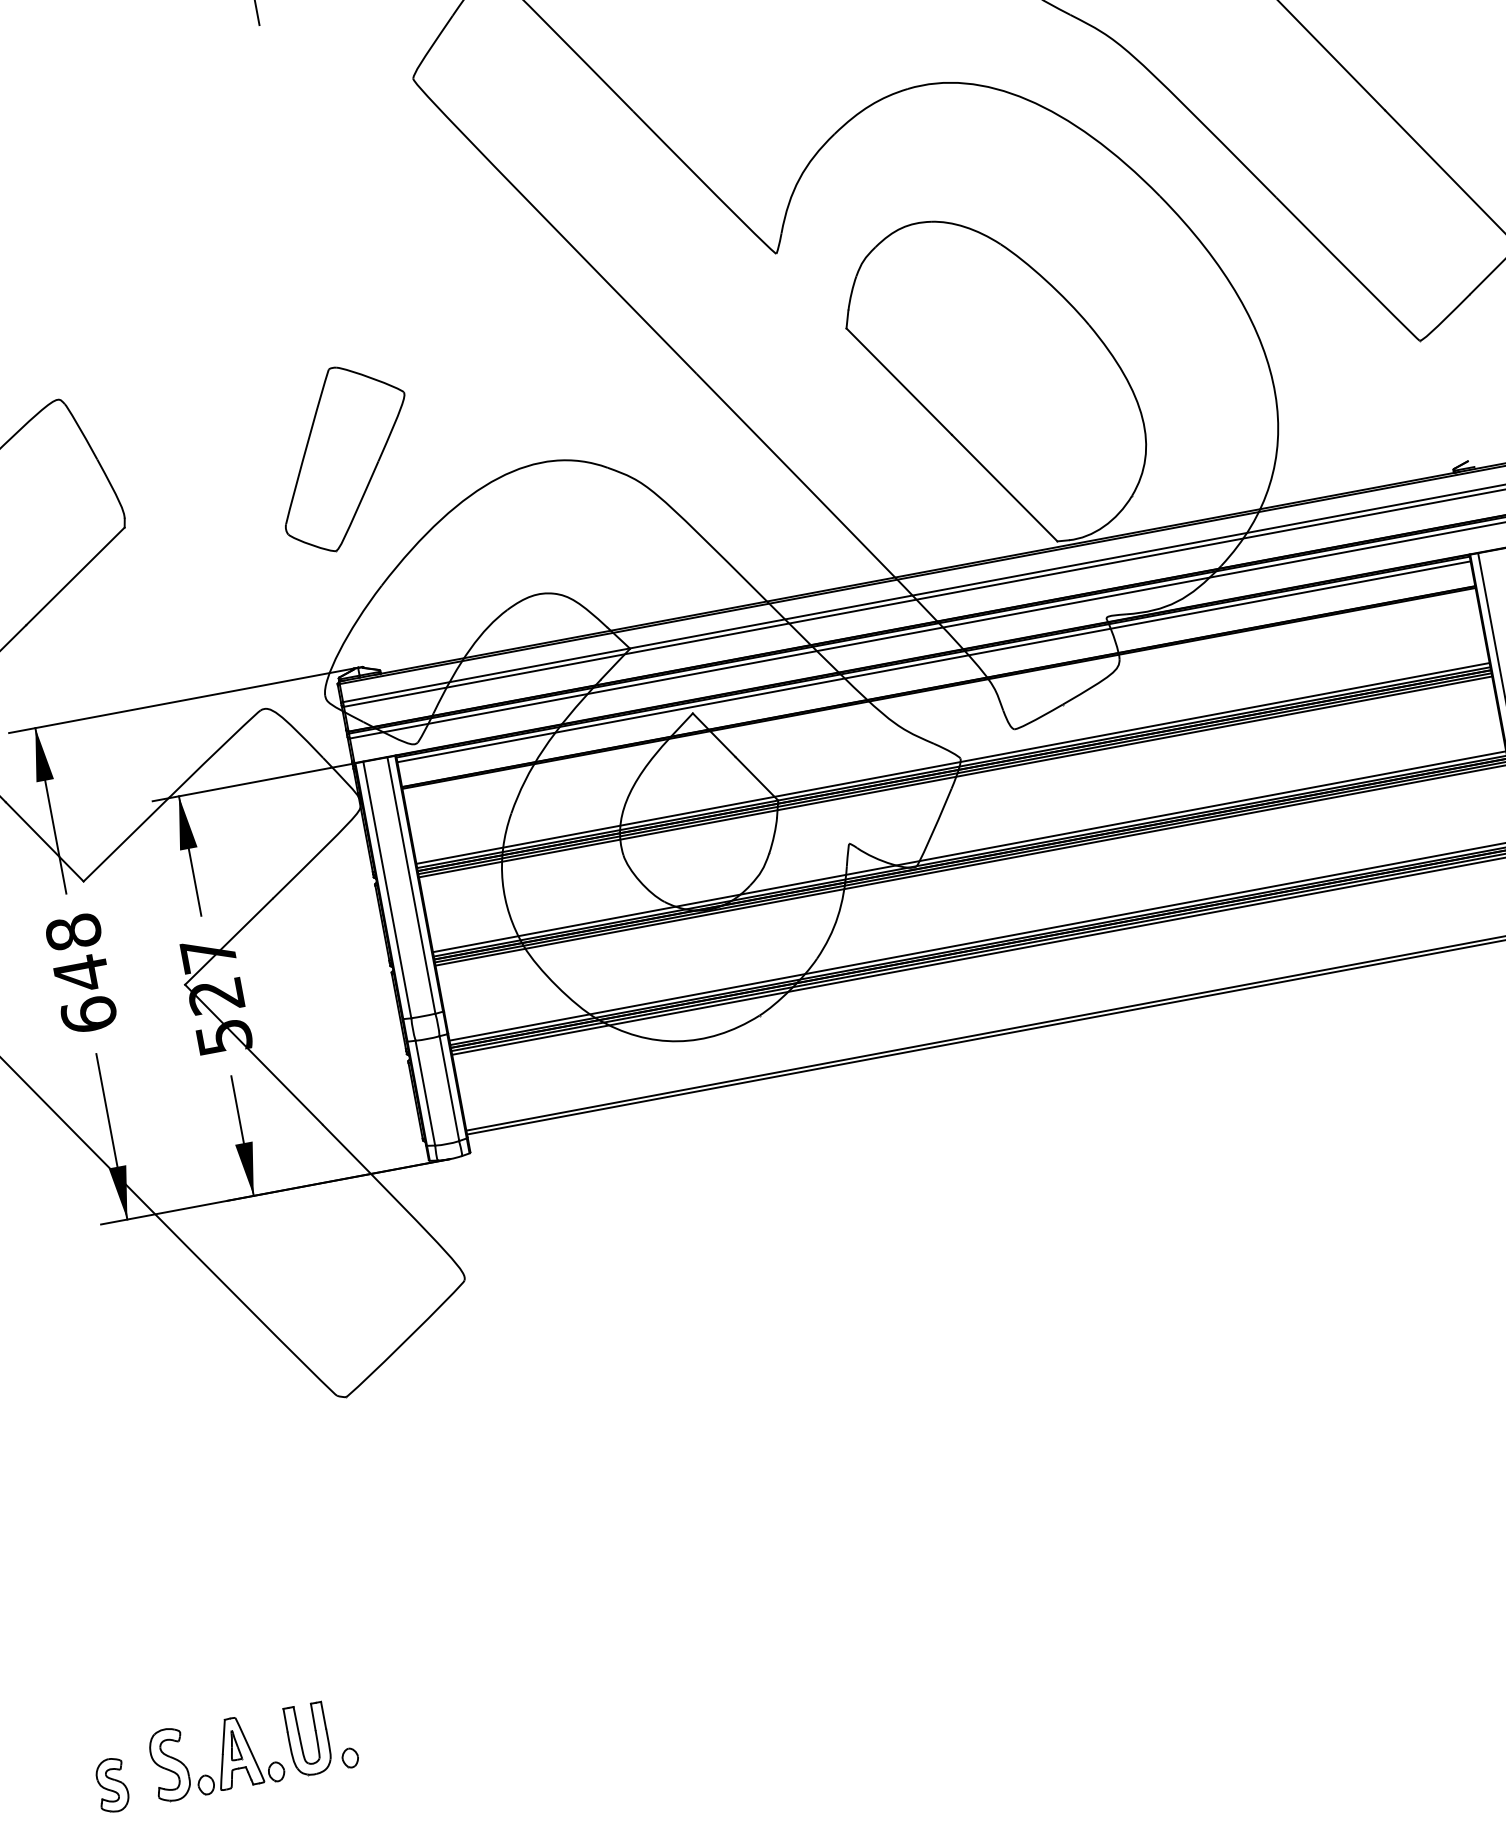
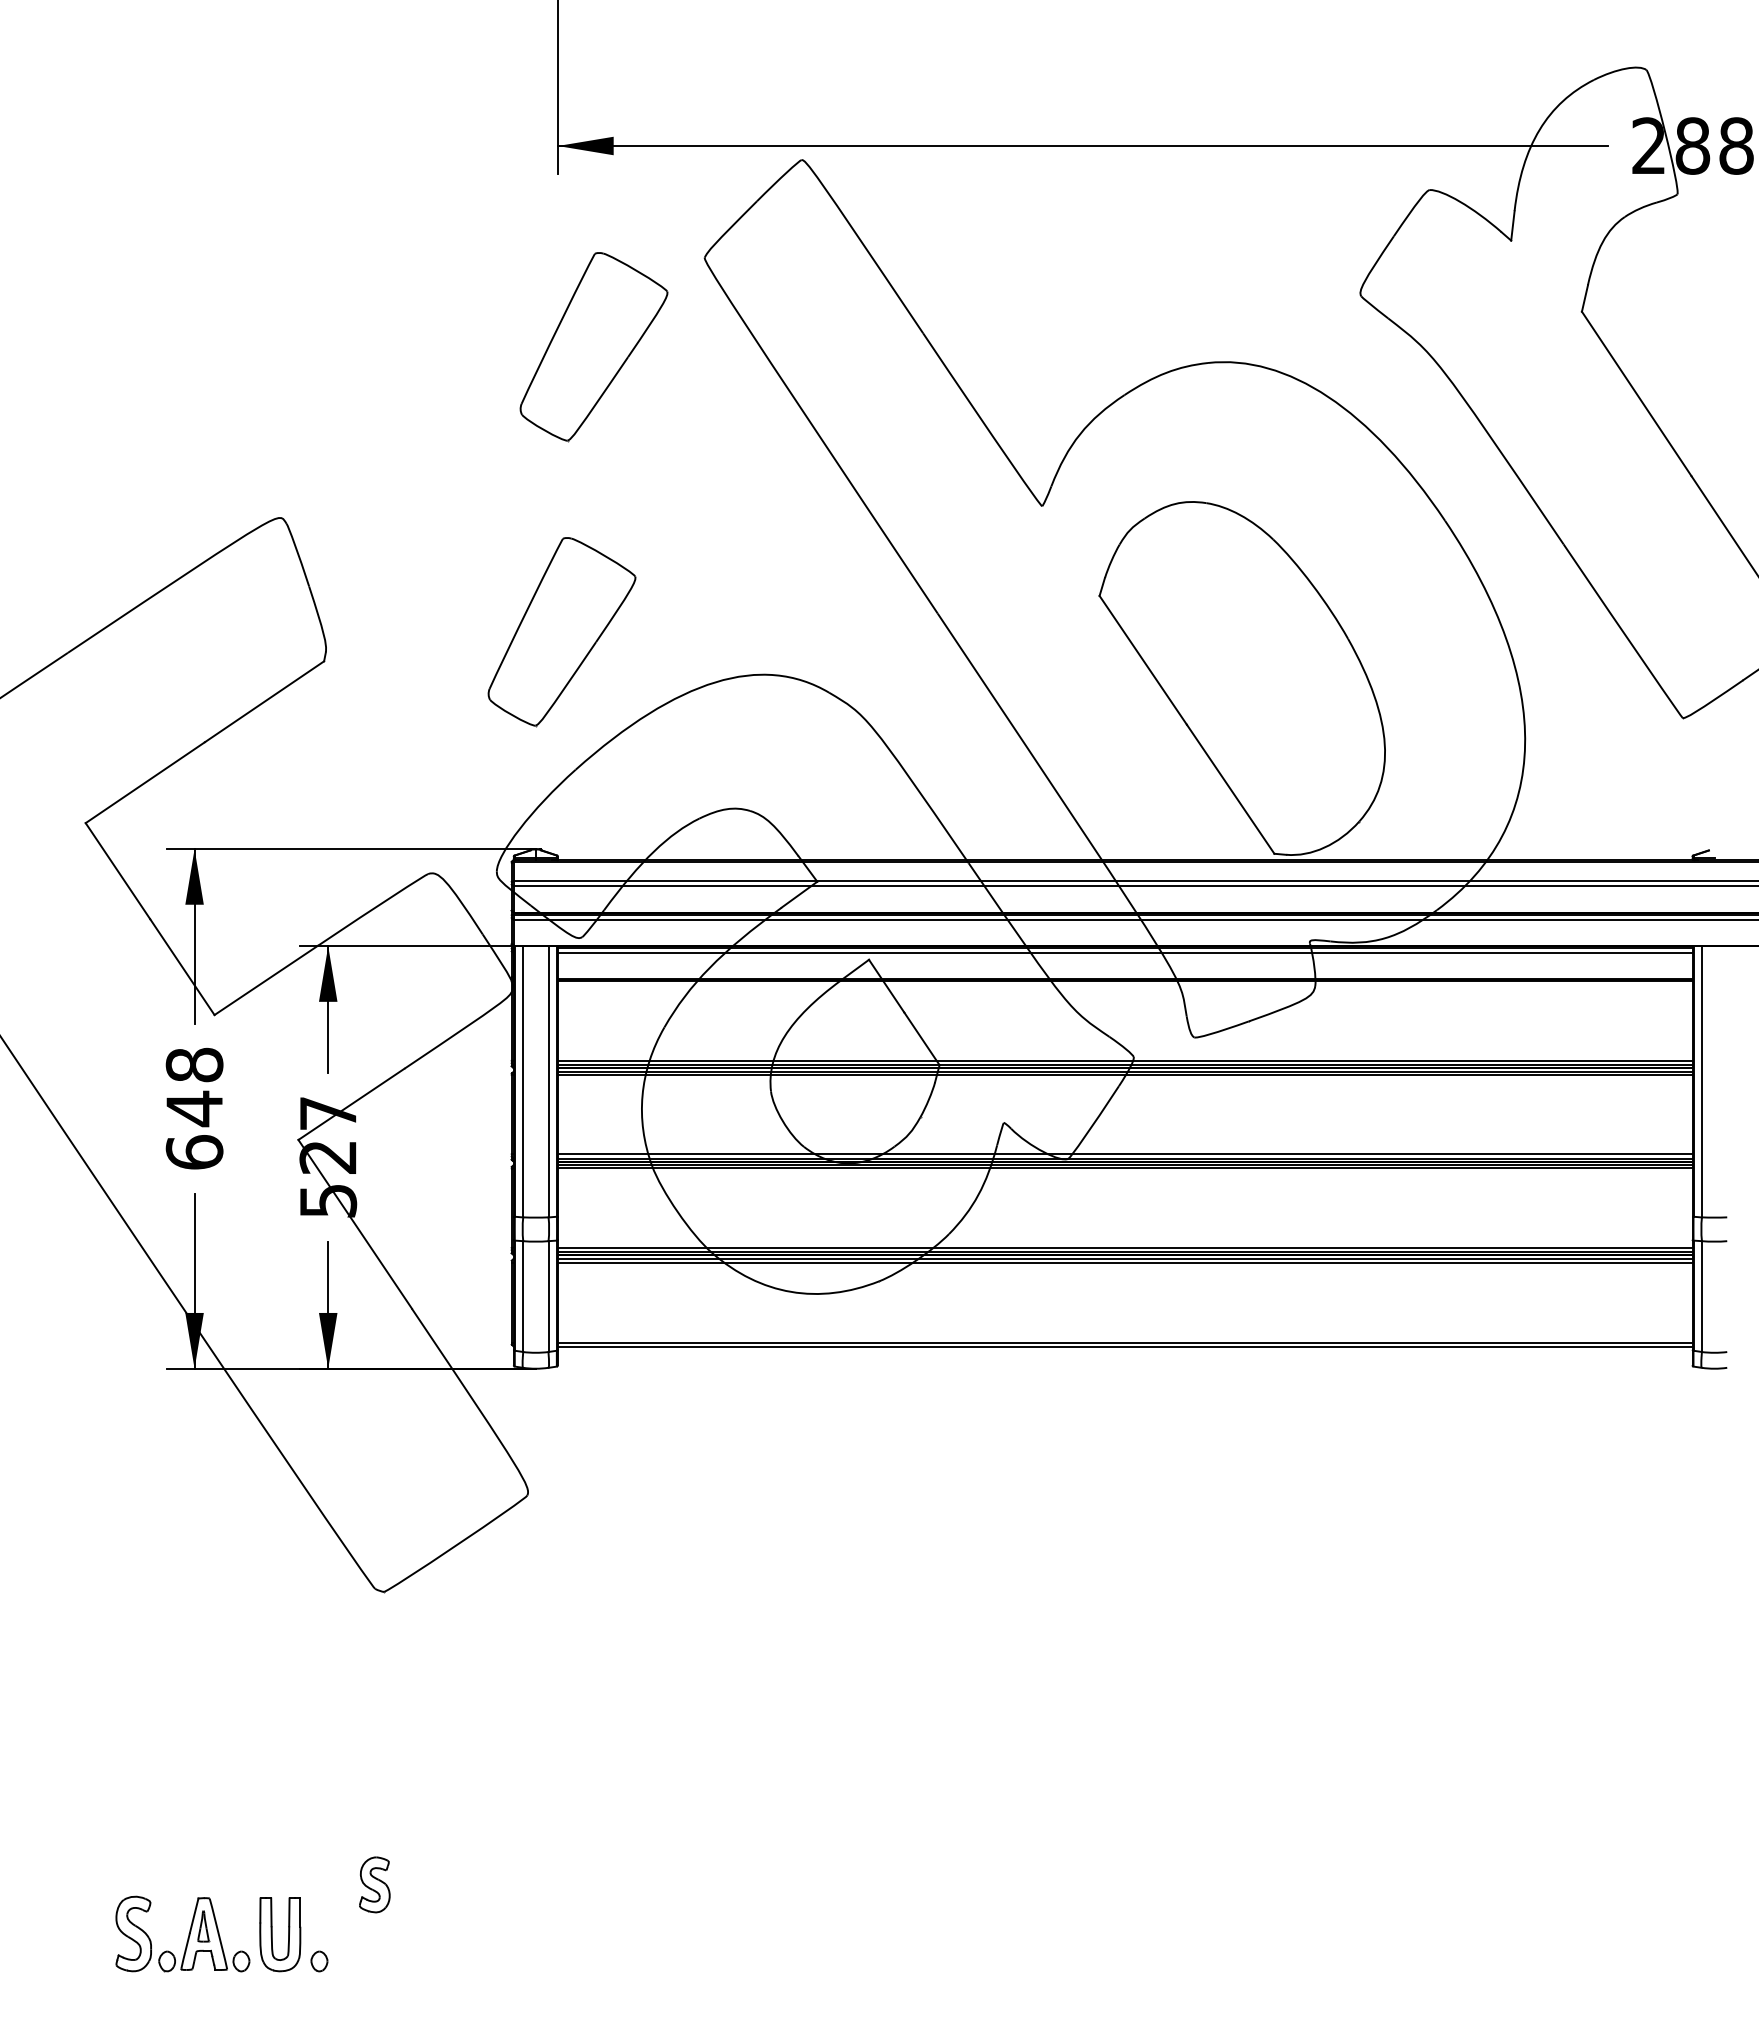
part: (323, 183) -> (593, 347), added
part: (111, 1785) -> (374, 1884), moved

